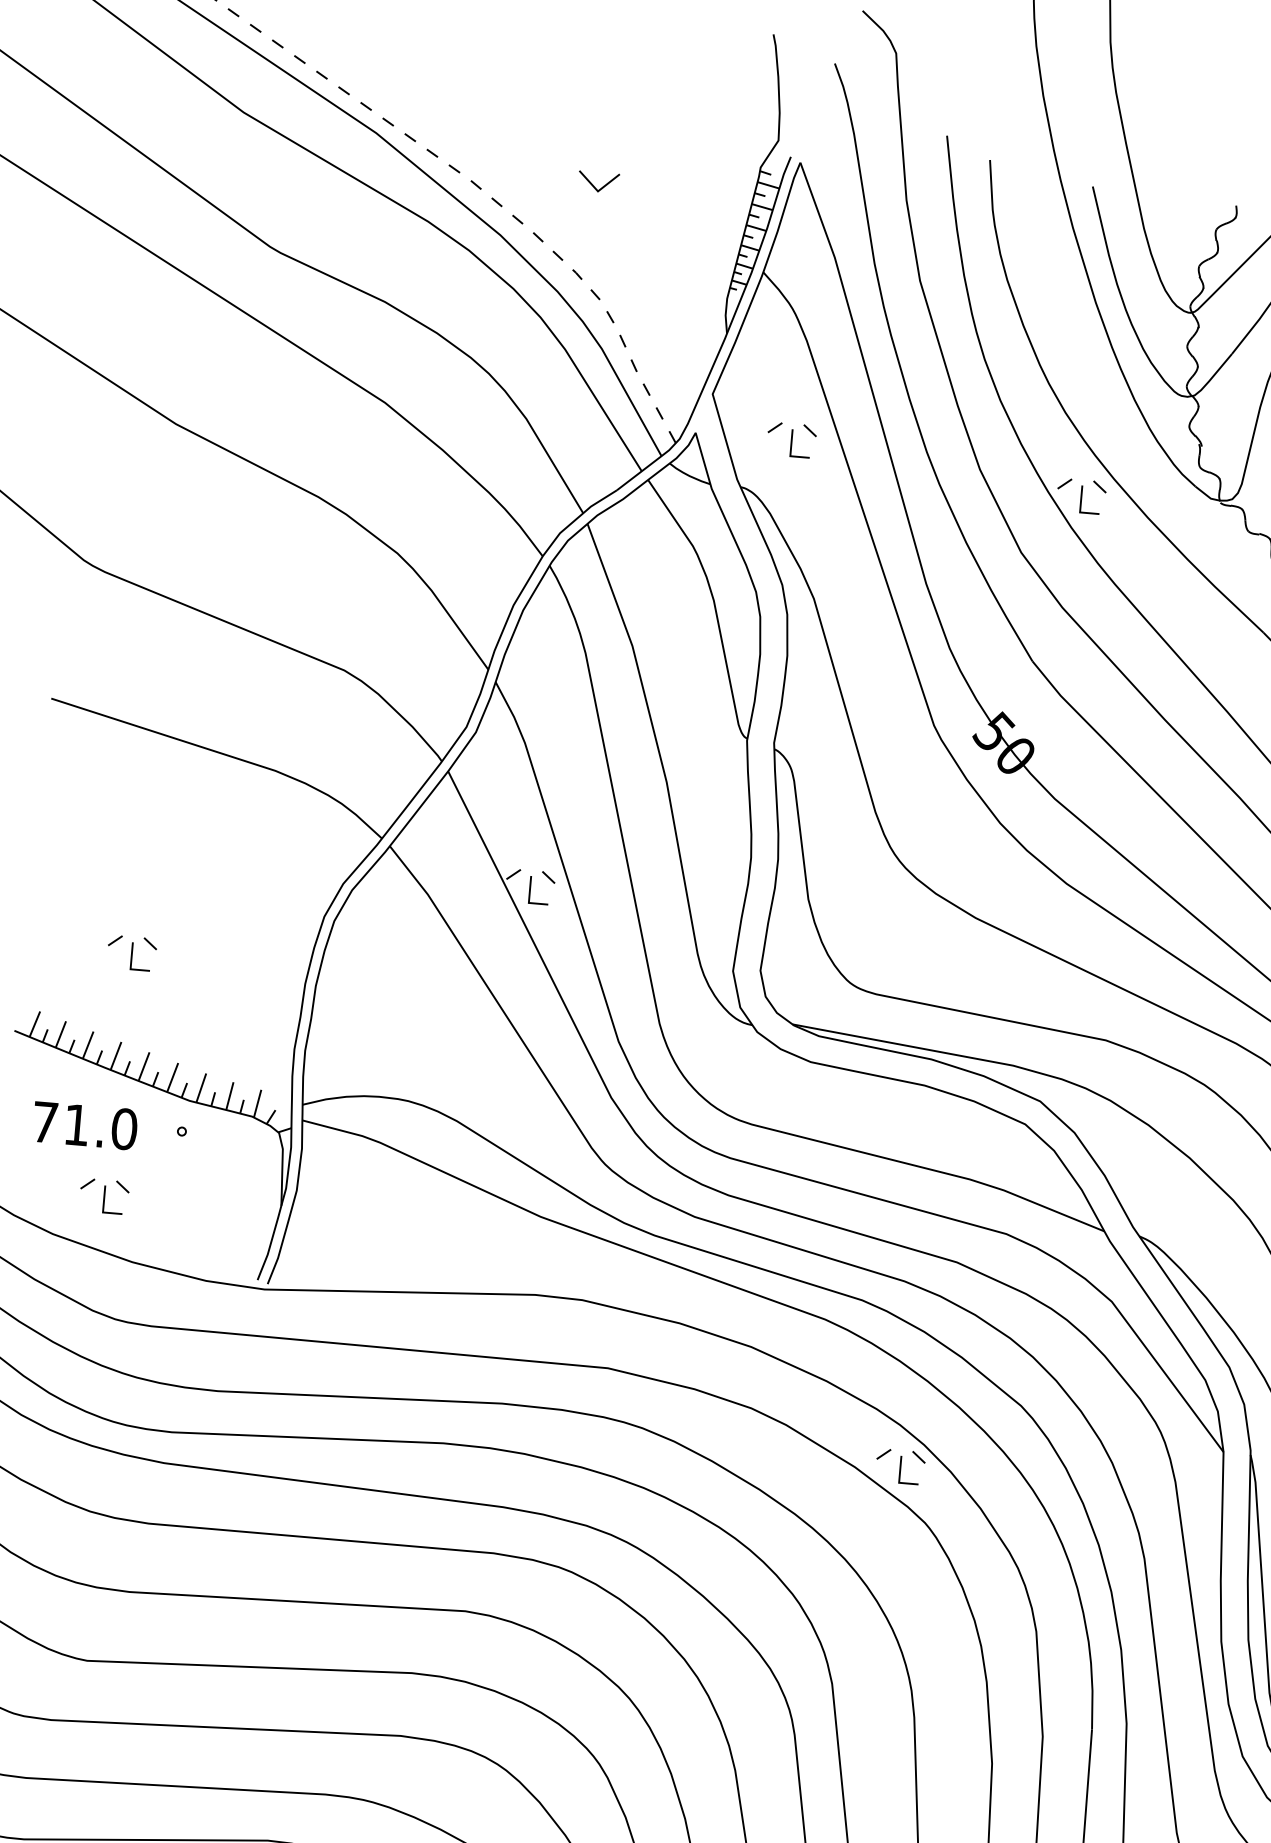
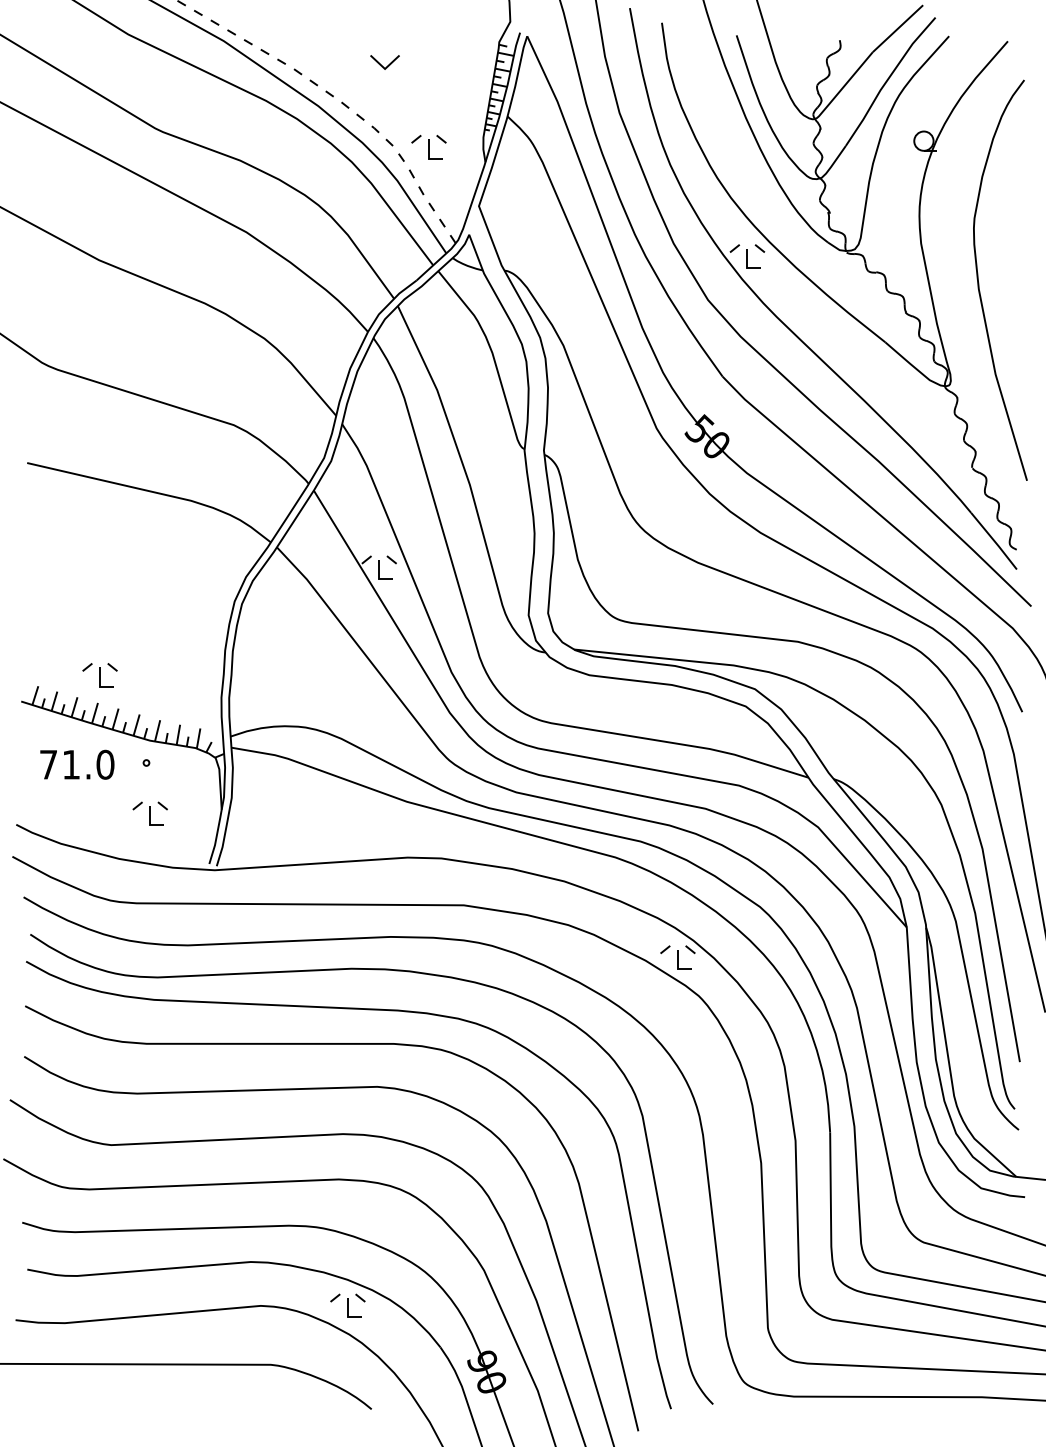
part: (790, 440) -> (428, 147), moved
part: (131, 953) -> (99, 675), moved
part: (103, 1195) -> (149, 813), moved

